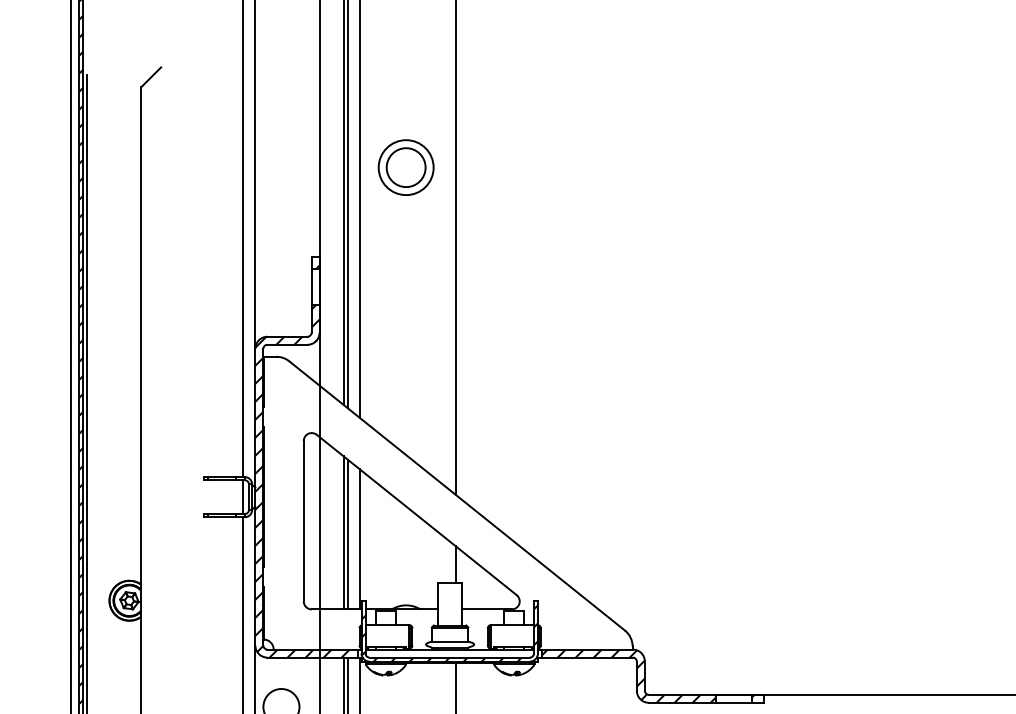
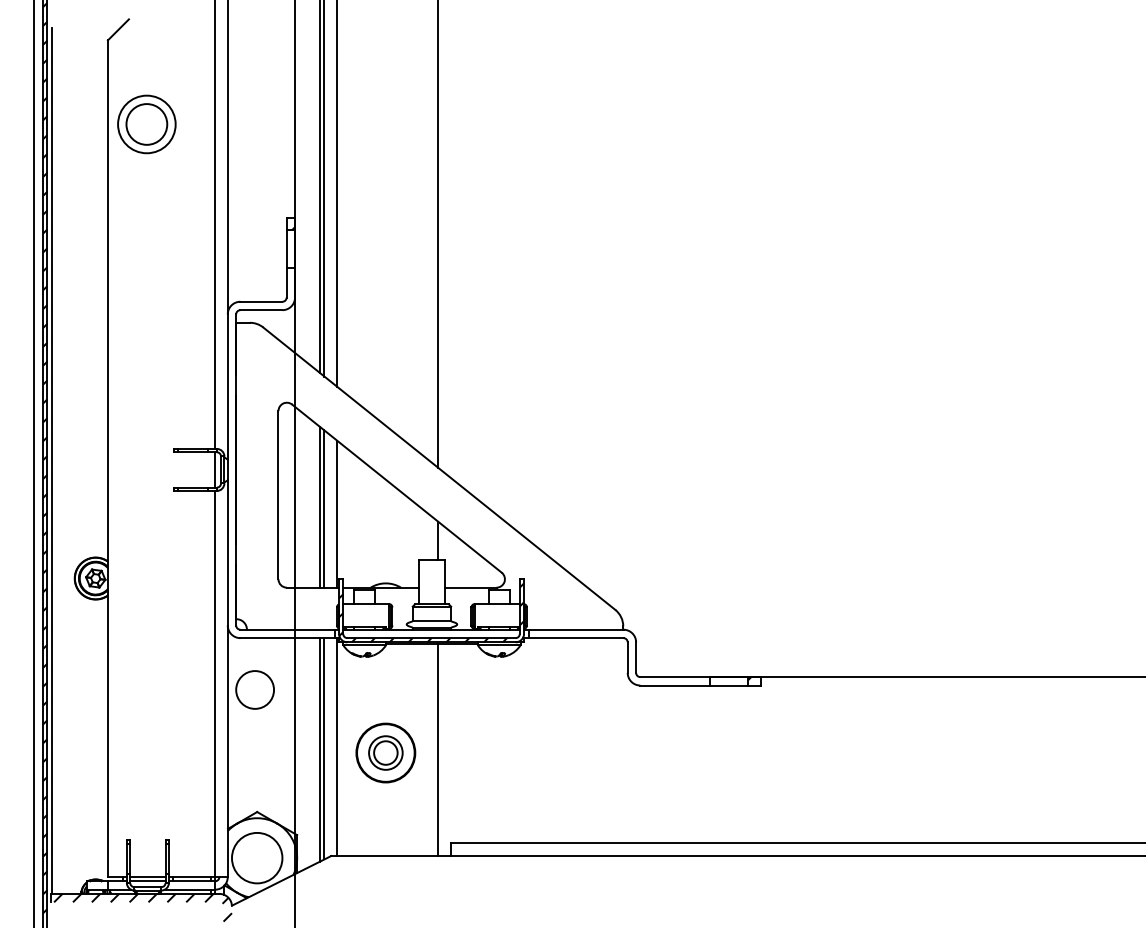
part: (405, 167) -> (146, 124), moved
hatch: (301, 481) -> (276, 453), removed
hatch: (629, 676) -> (619, 657), removed

